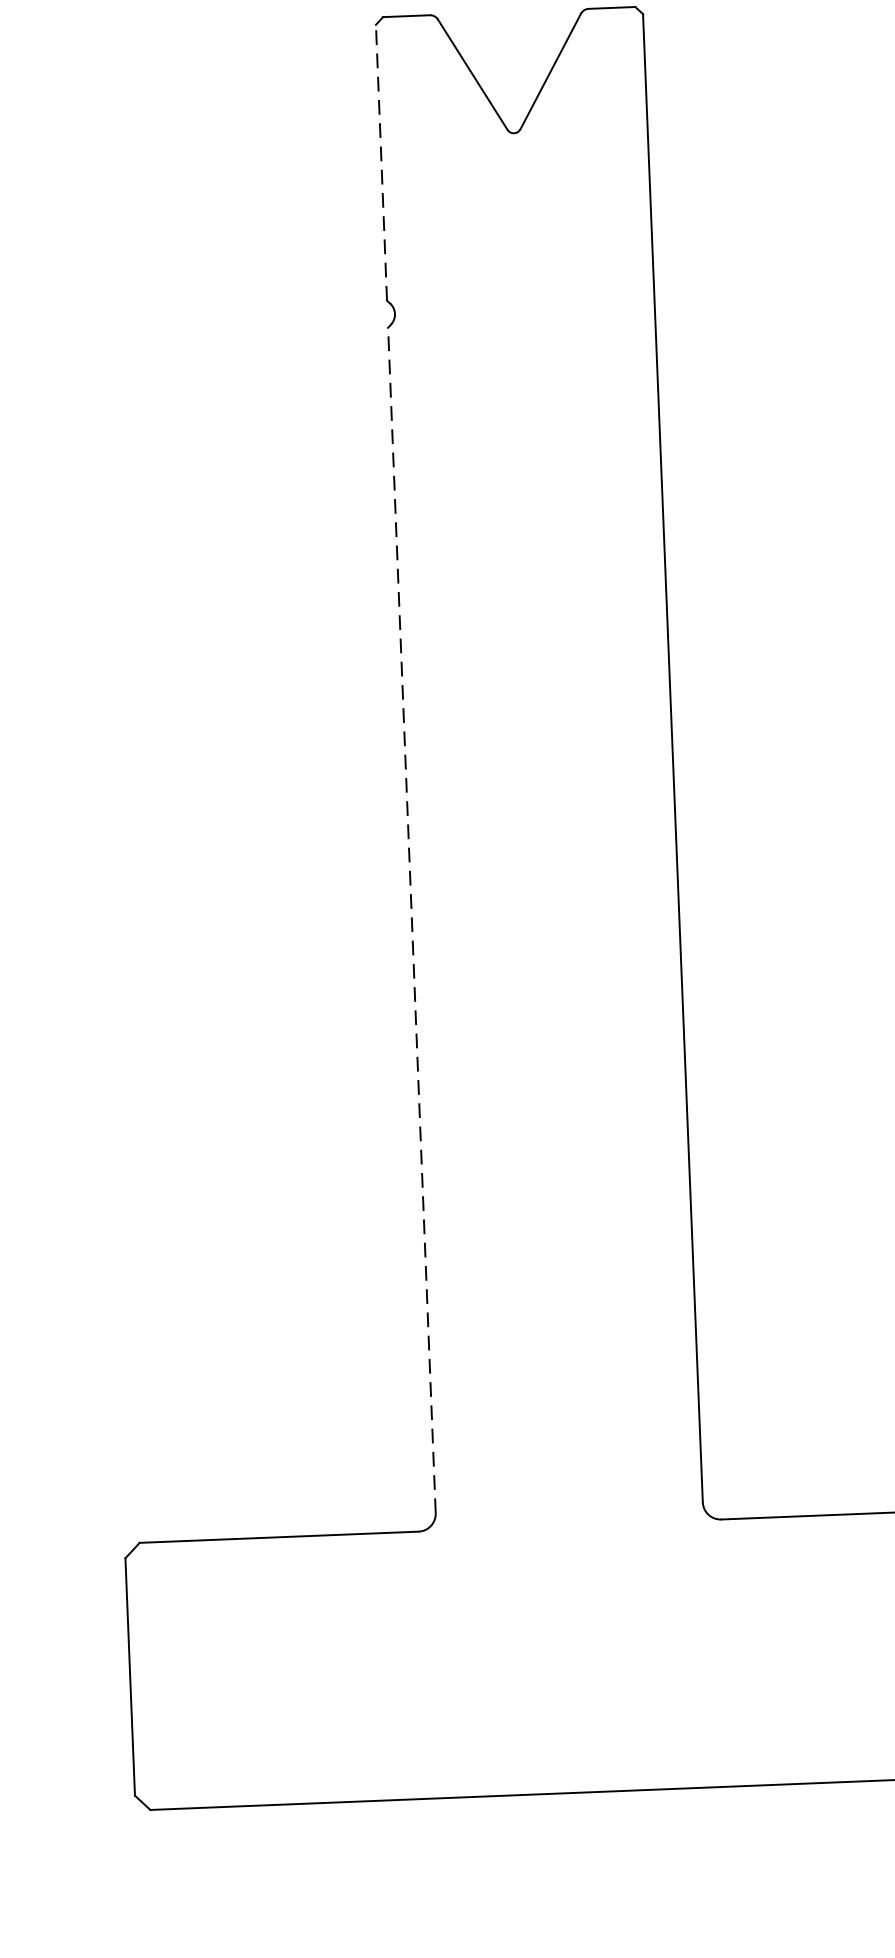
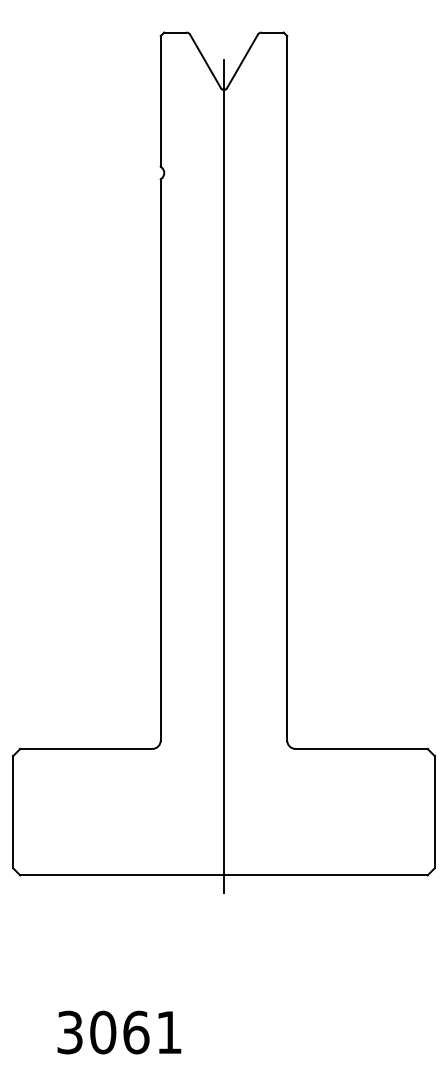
line: (380, 160) -> (160, 100), dashed -> solid
line: (411, 921) -> (160, 460), dashed -> solid
line: (545, 947) -> (223, 475), added

